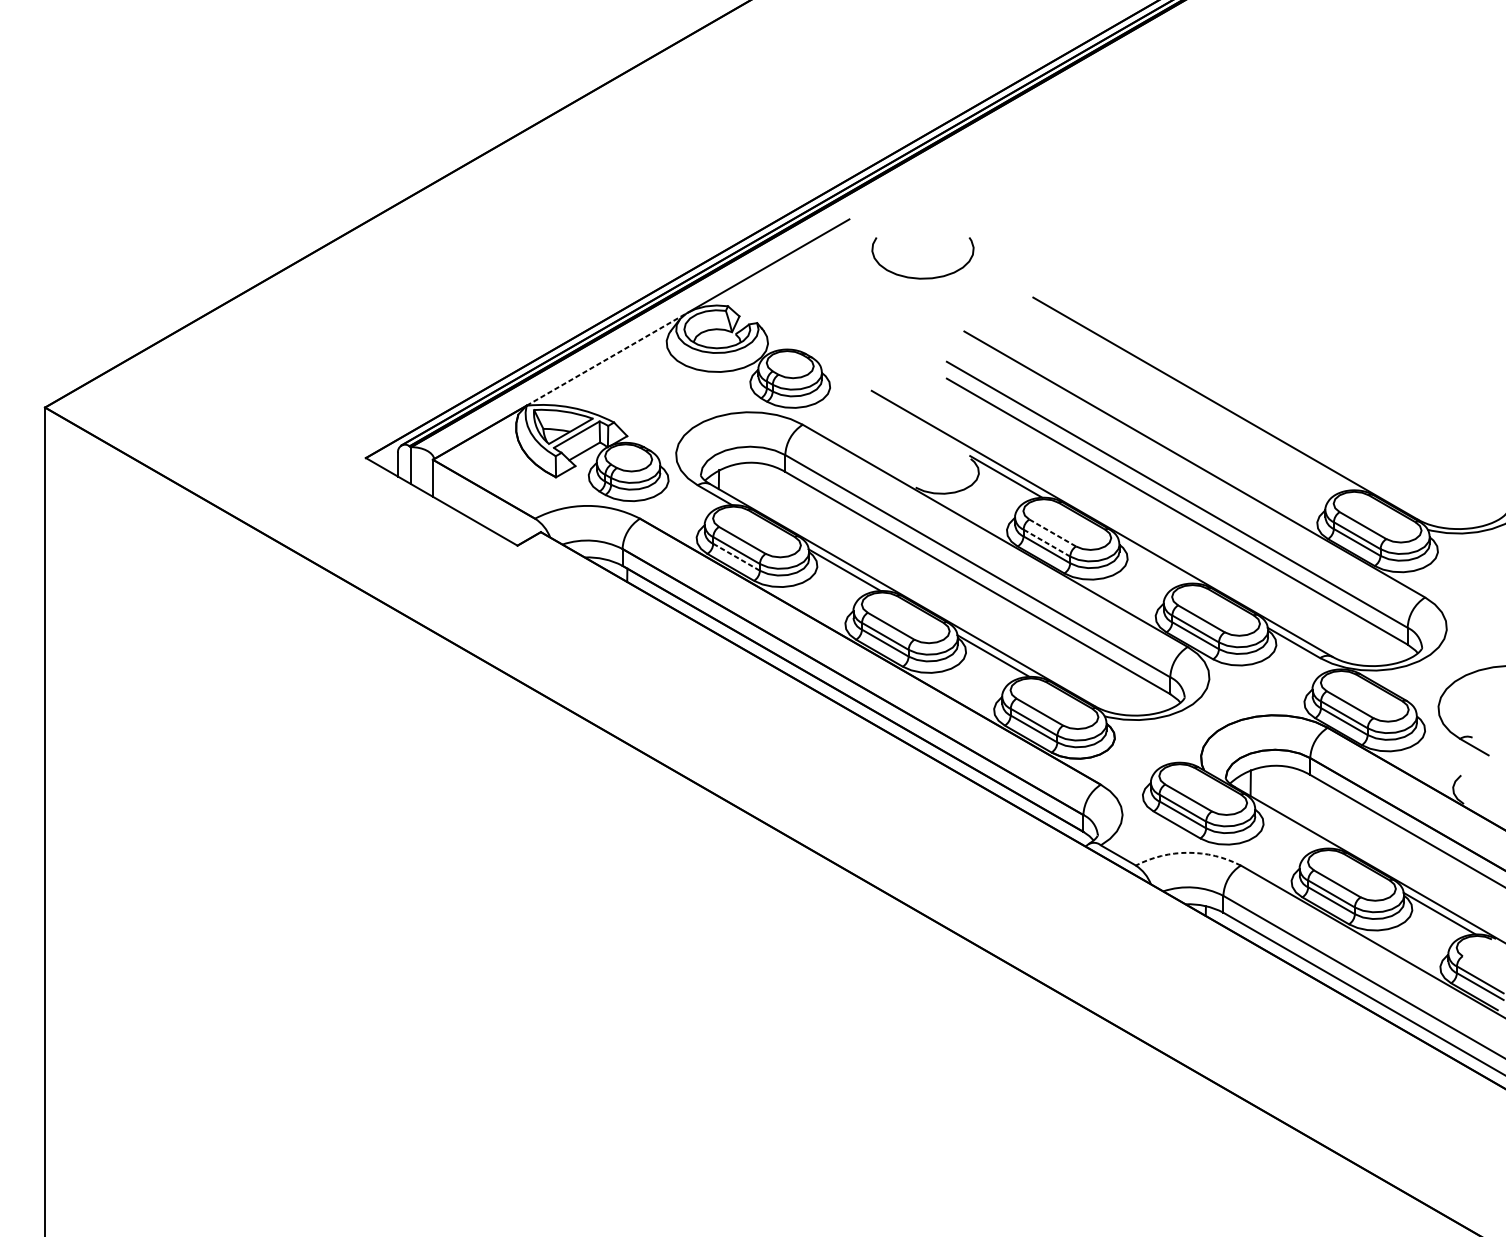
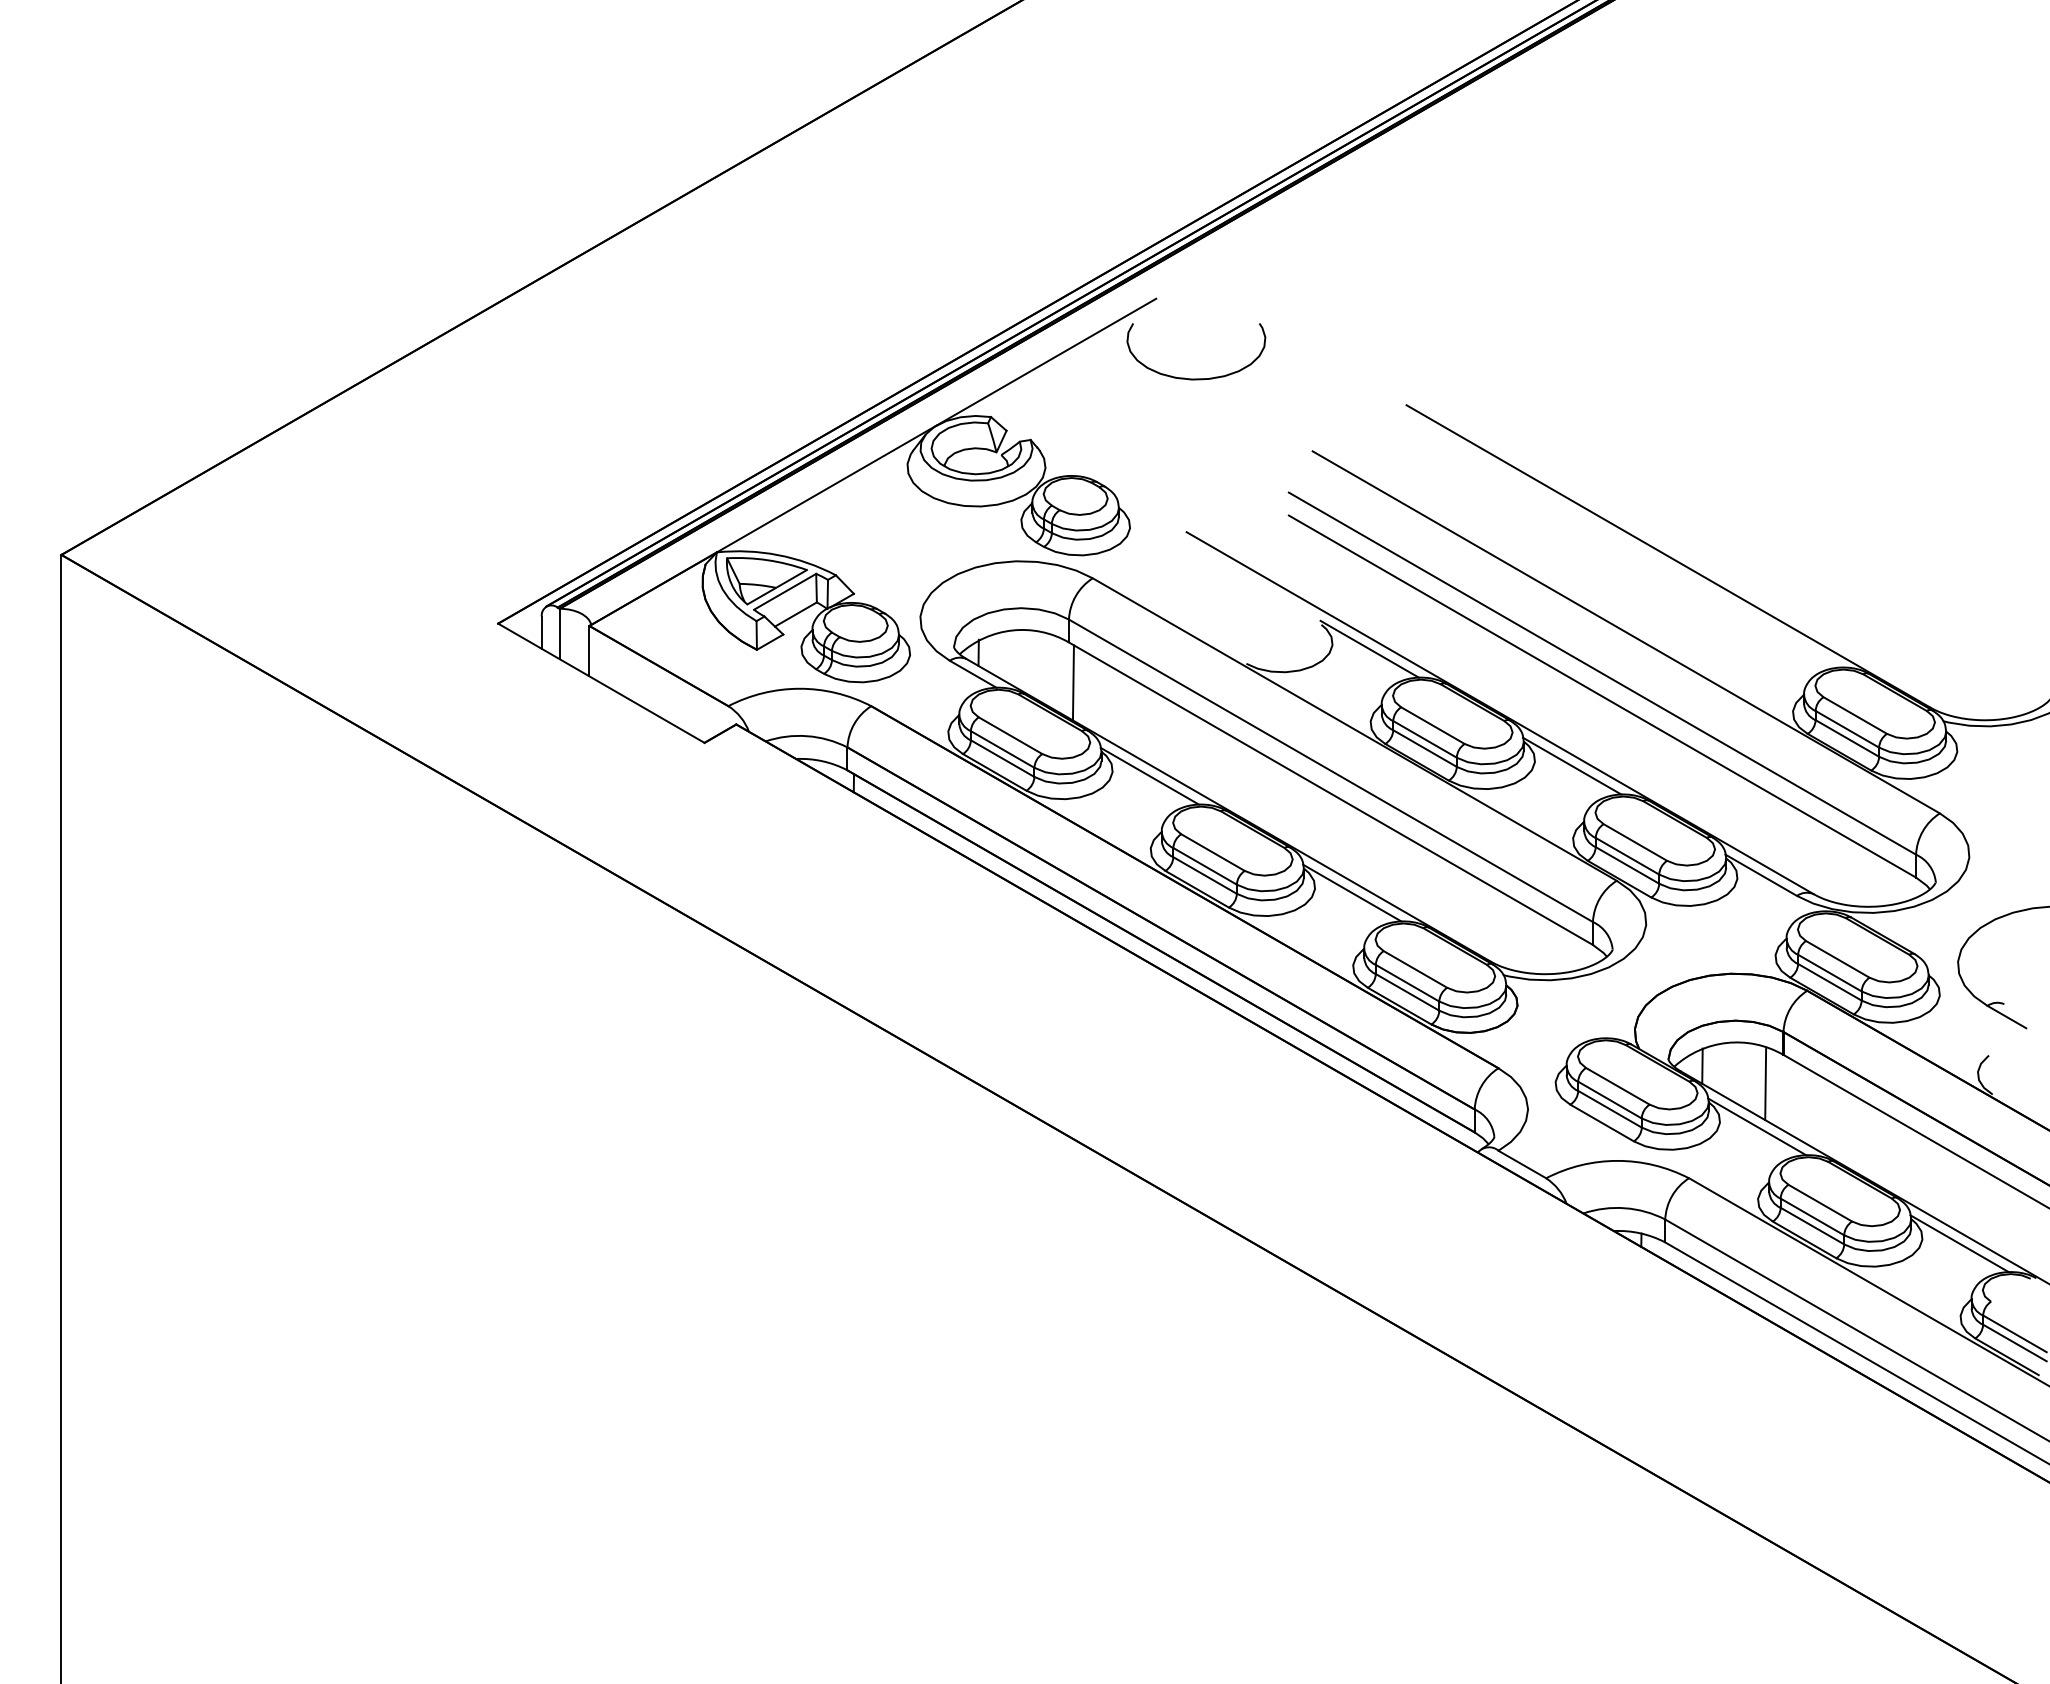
curve: (923, 277) -> (1196, 378), moved
line: (607, 359) -> (826, 489), dashed -> solid
line: (787, 501) -> (1072, 682), added
line: (1052, 532) -> (1432, 725), dashed -> solid
line: (1047, 543) -> (1425, 739), dashed -> solid
line: (736, 557) -> (1002, 758), dashed -> solid
line: (1155, 562) -> (1572, 765), added
line: (1297, 795) -> (1765, 1083), added
line: (1291, 827) -> (1757, 1126), added
arc: (1188, 852) -> (1617, 1160), dashed -> solid

